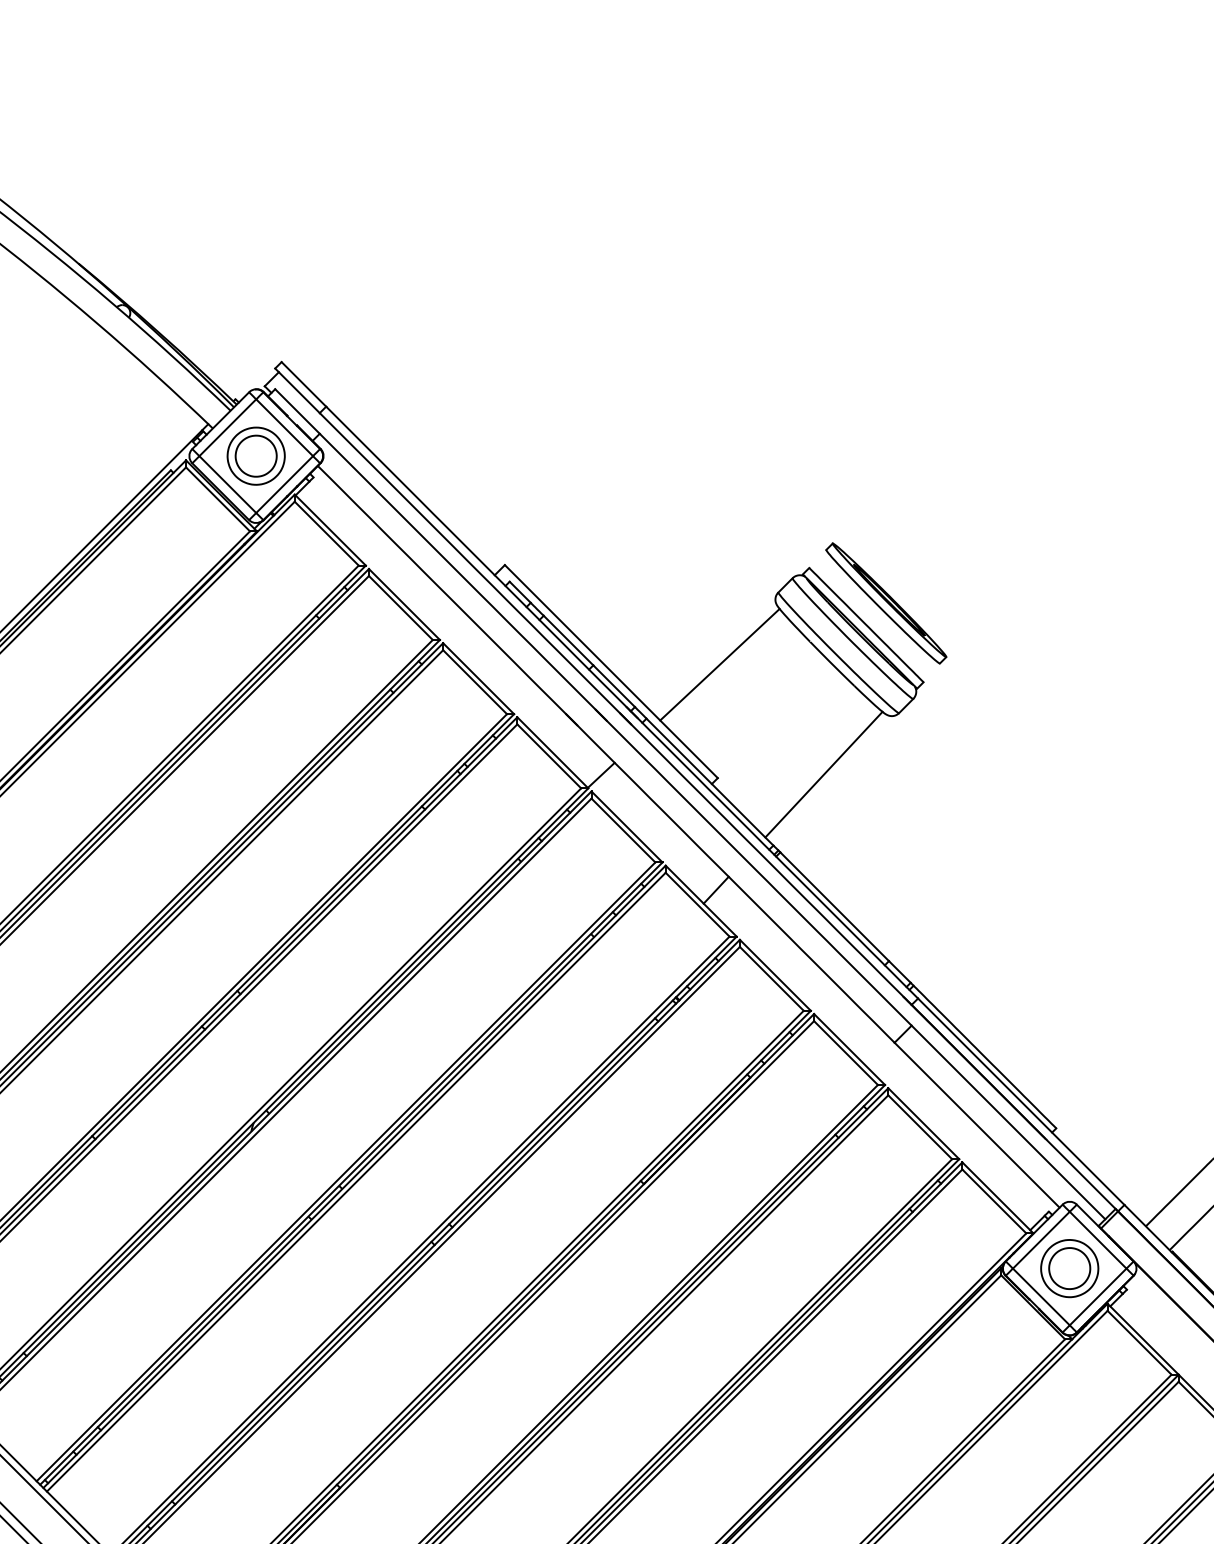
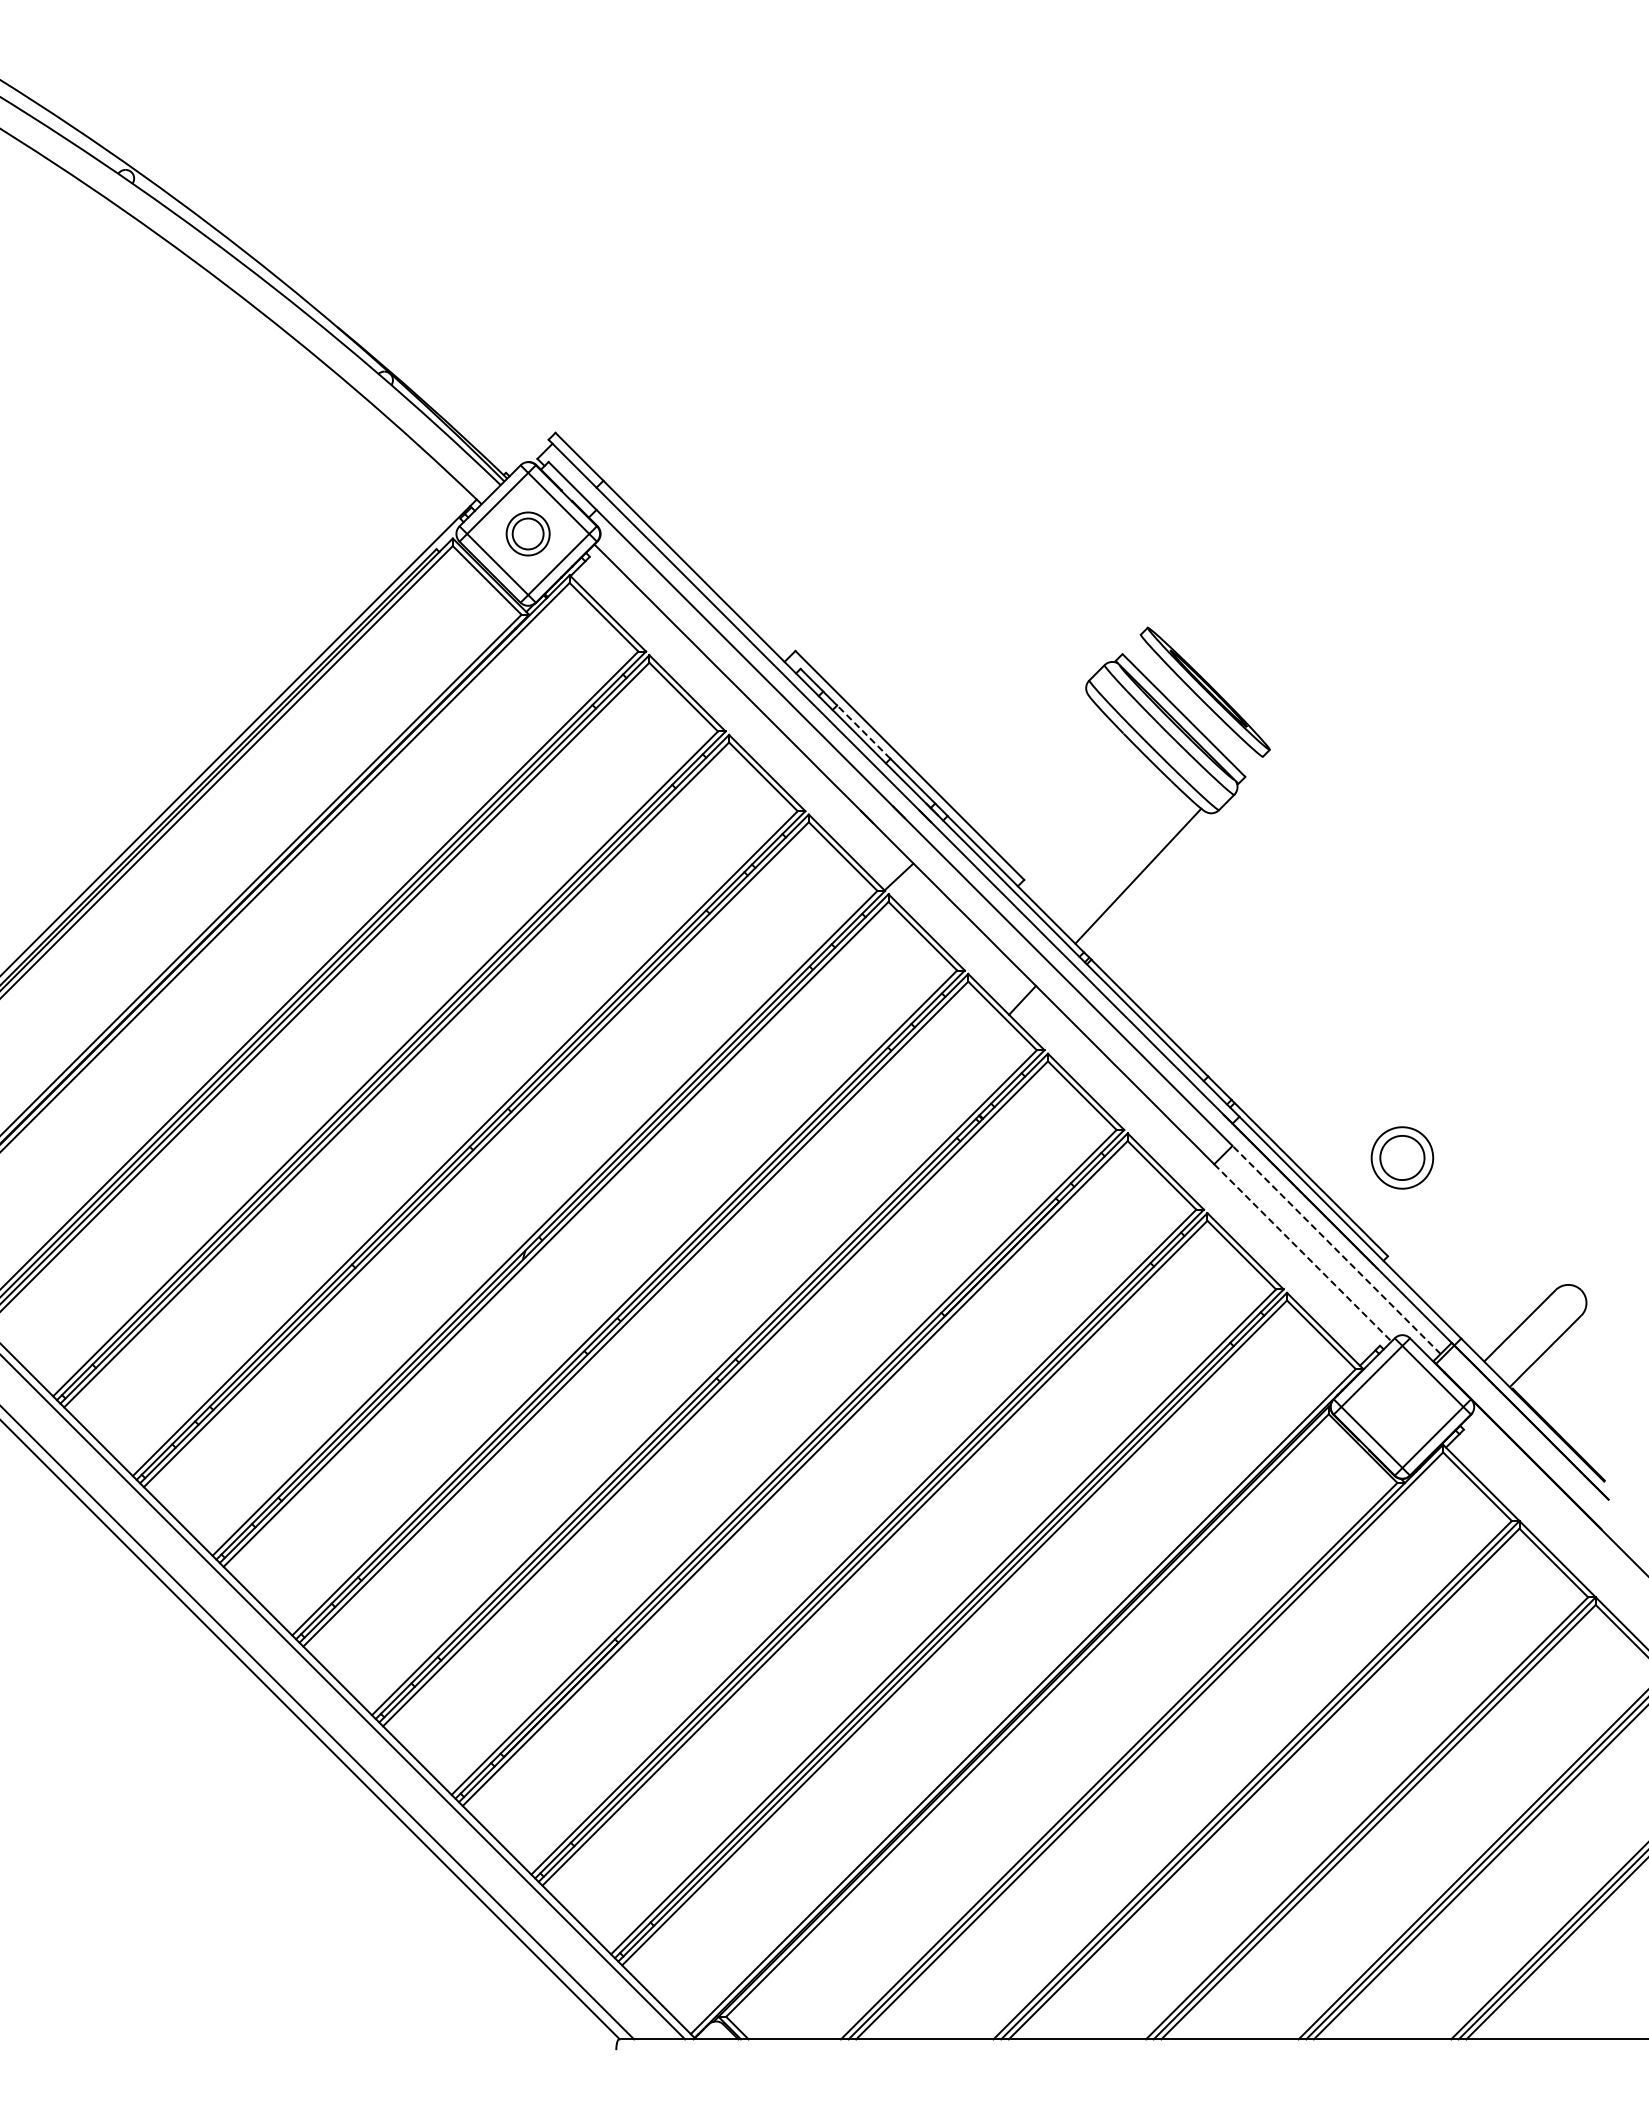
part: (255, 455) -> (527, 533), size x0.7
line: (568, 640) -> (863, 732), solid -> dashed
line: (719, 665) -> (1026, 758), removed
line: (1008, 1122) -> (1336, 1249), solid -> dashed
line: (977, 1125) -> (1303, 1253), solid -> dashed
part: (1069, 1268) -> (1402, 1157), moved

